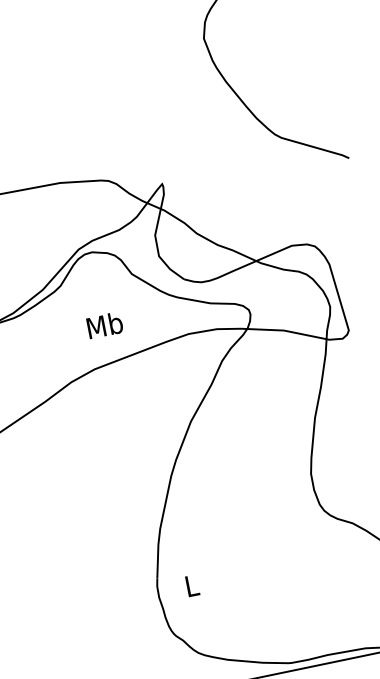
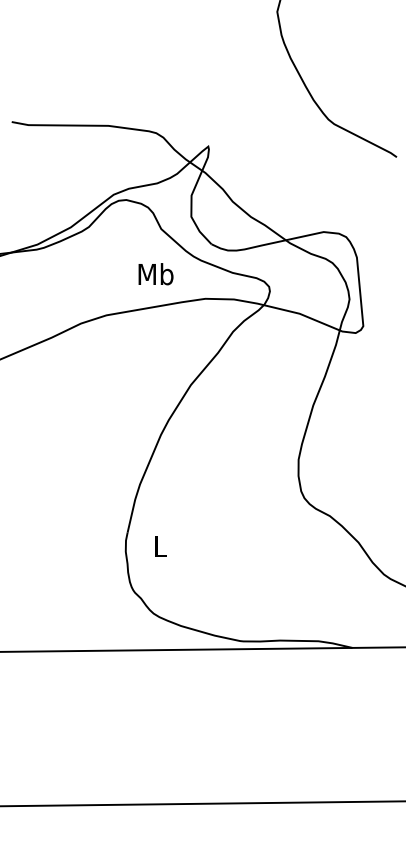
text: (104, 325) -> (155, 274), moved

